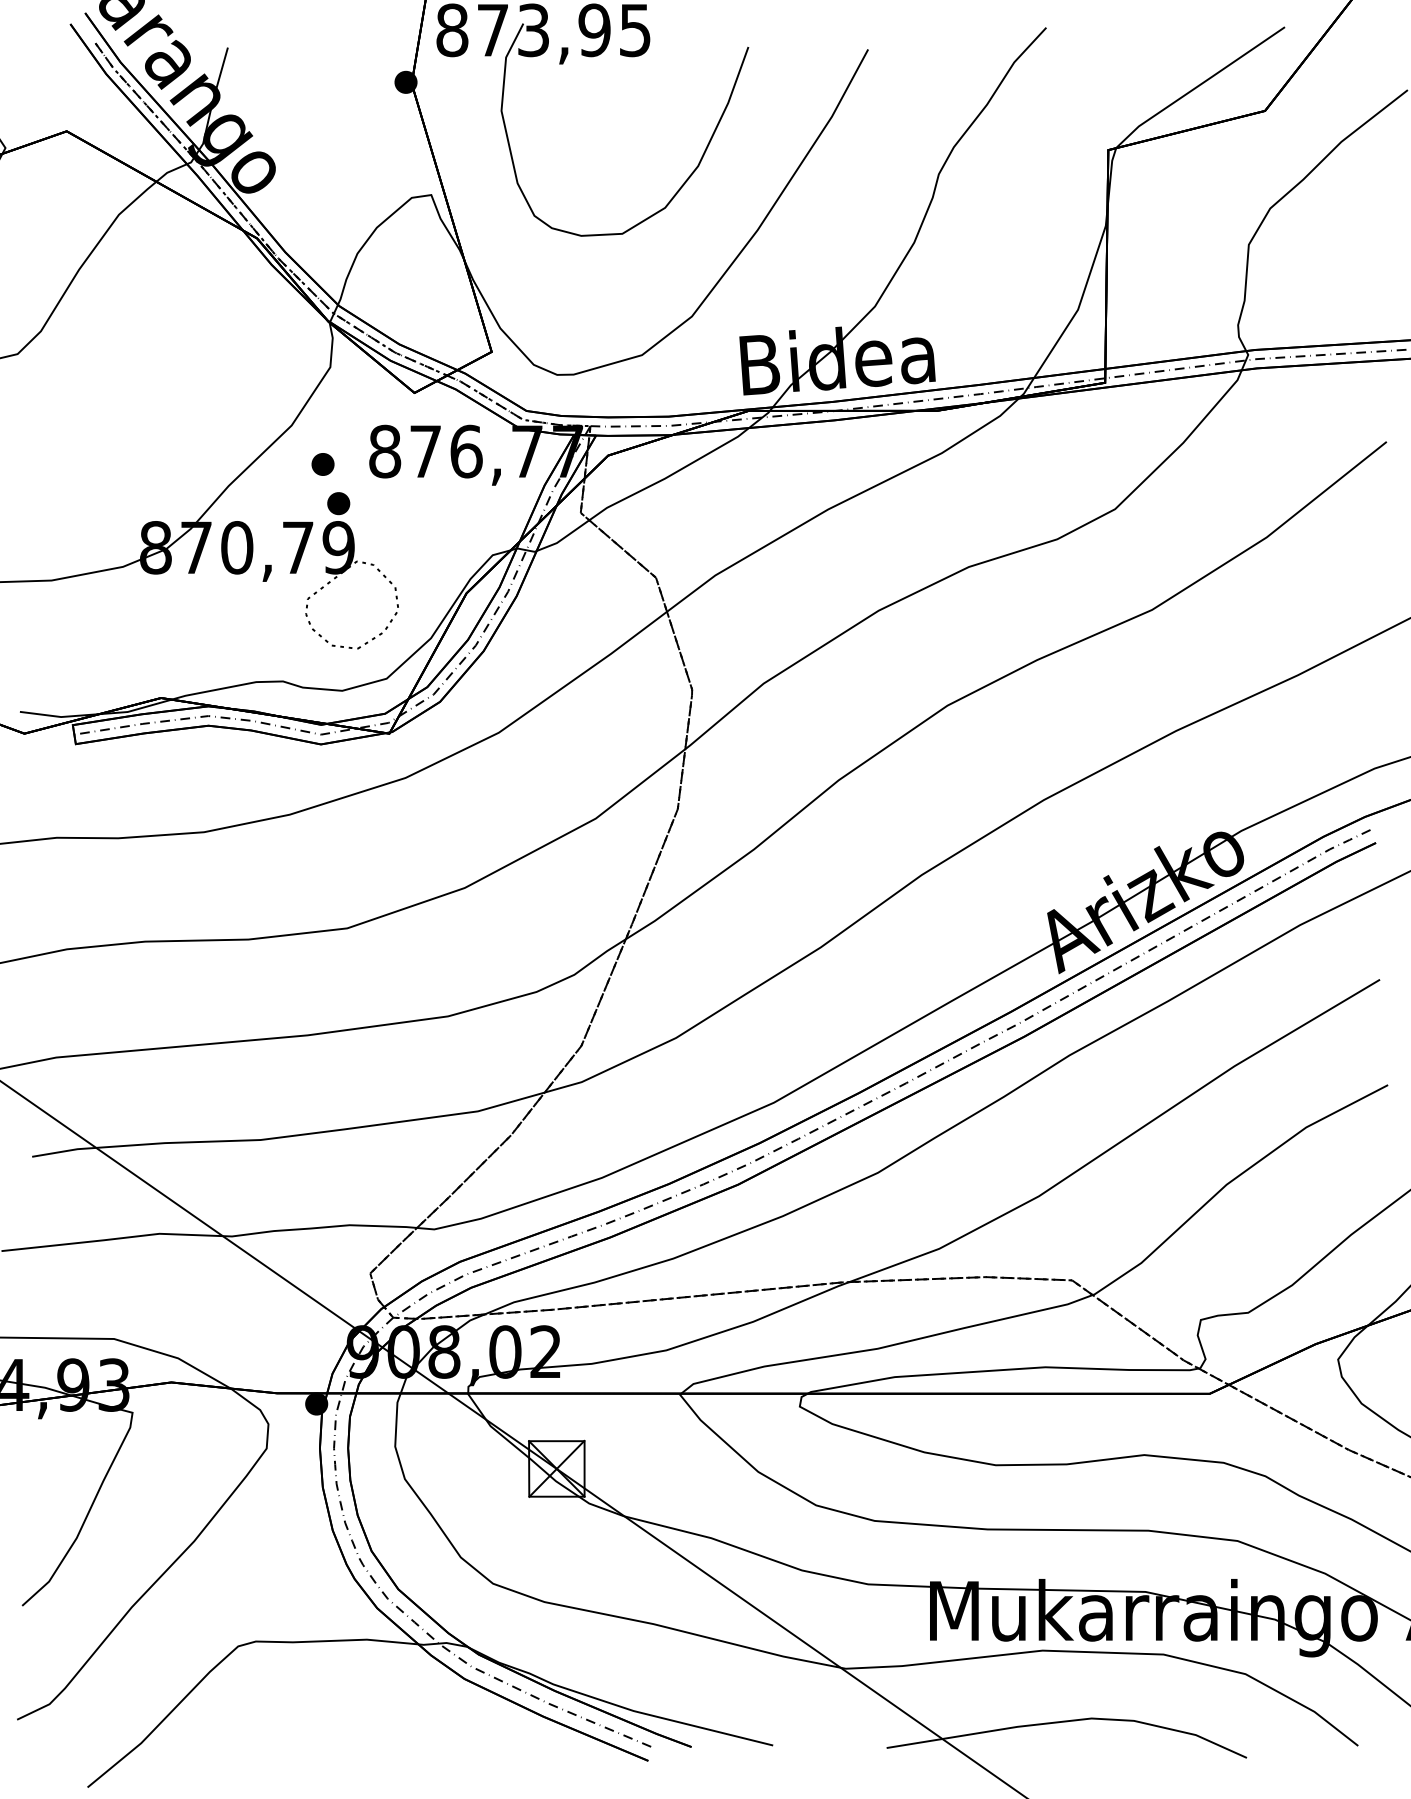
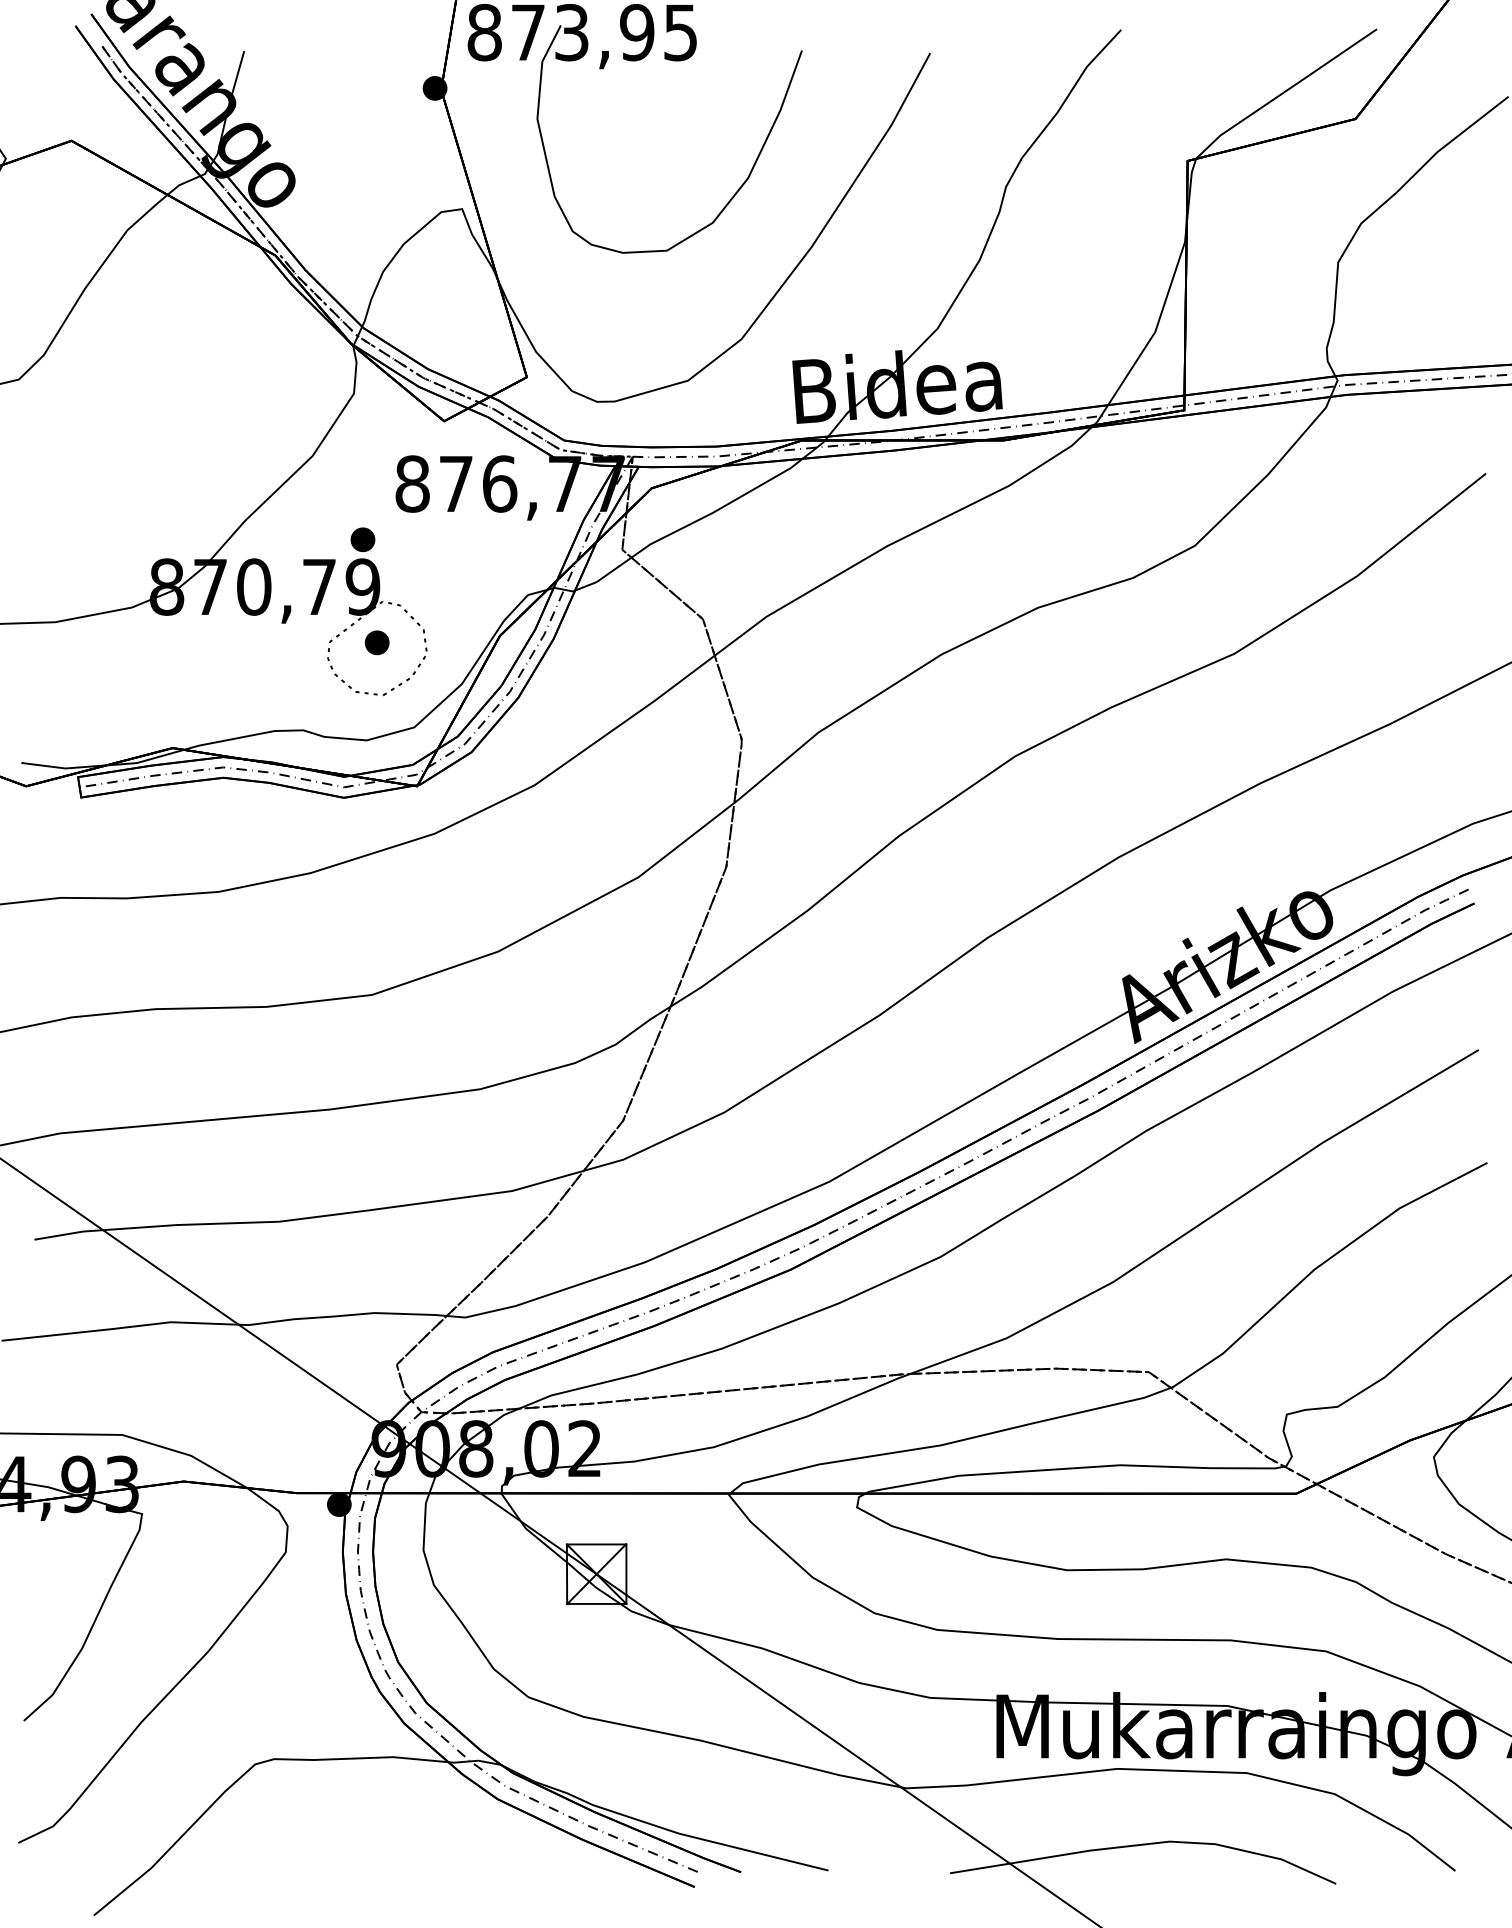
part: (322, 464) -> (376, 642), moved

